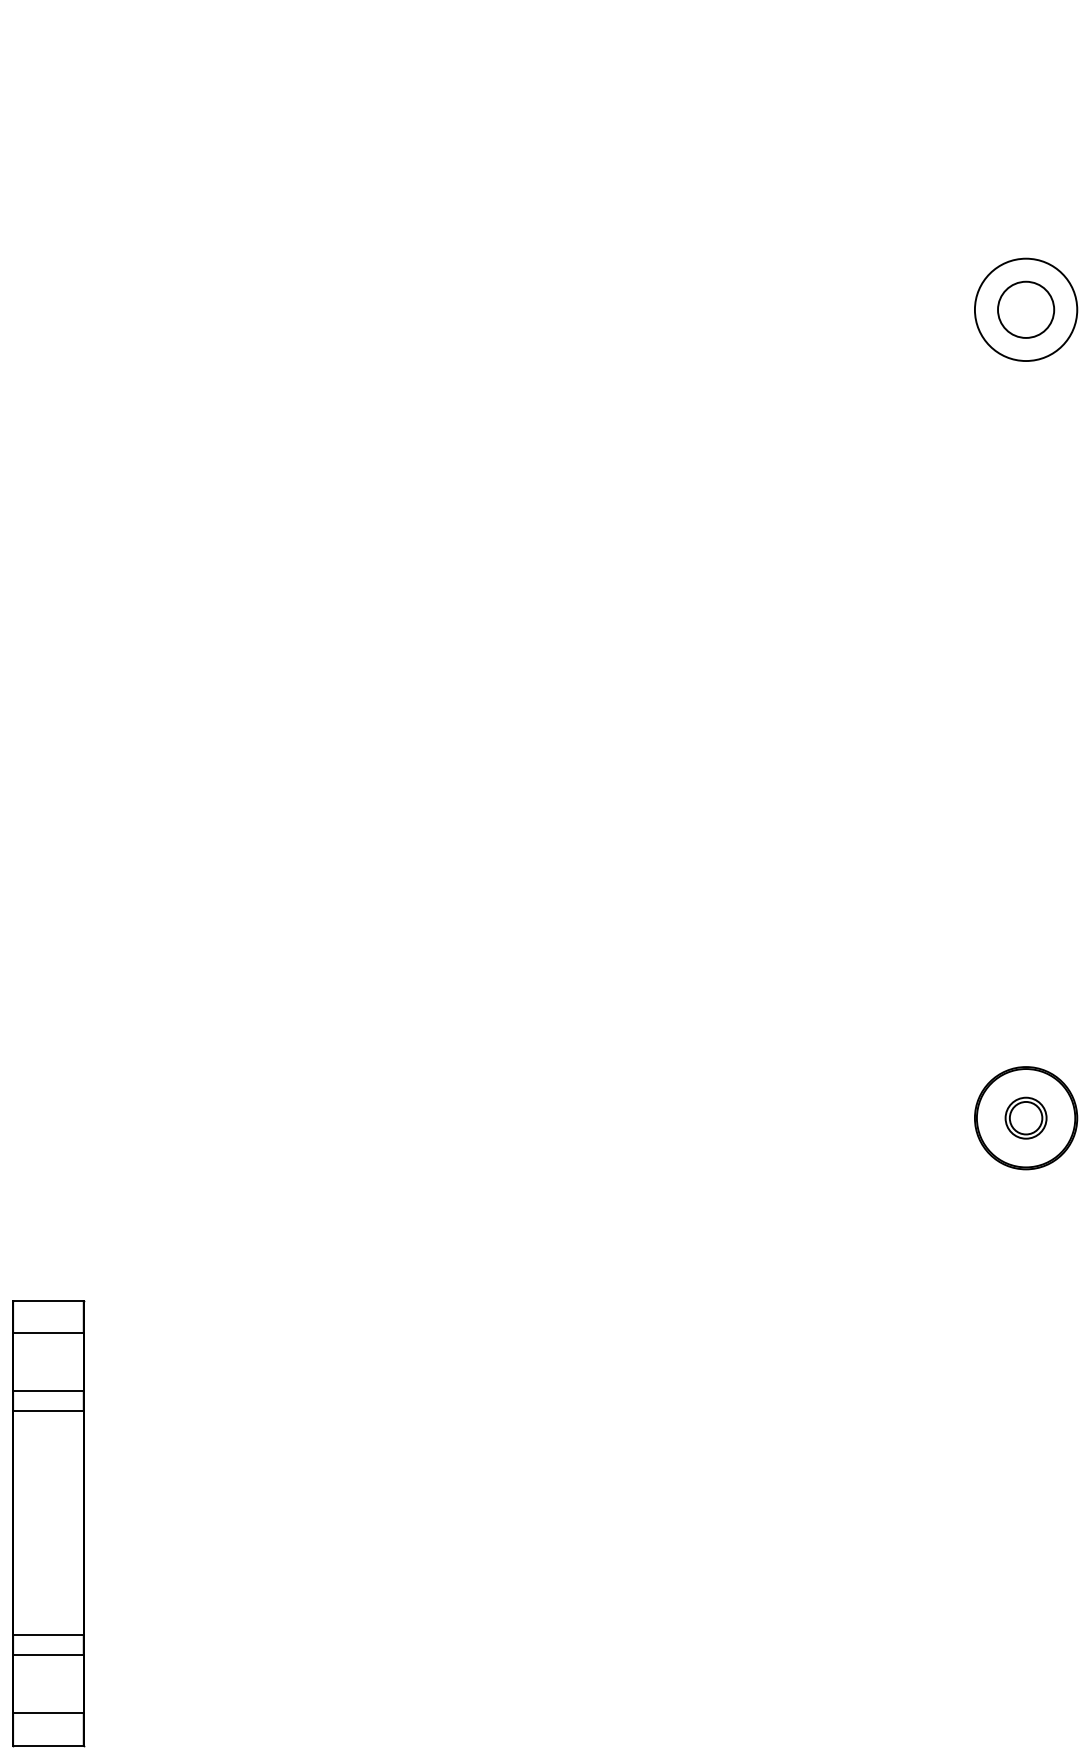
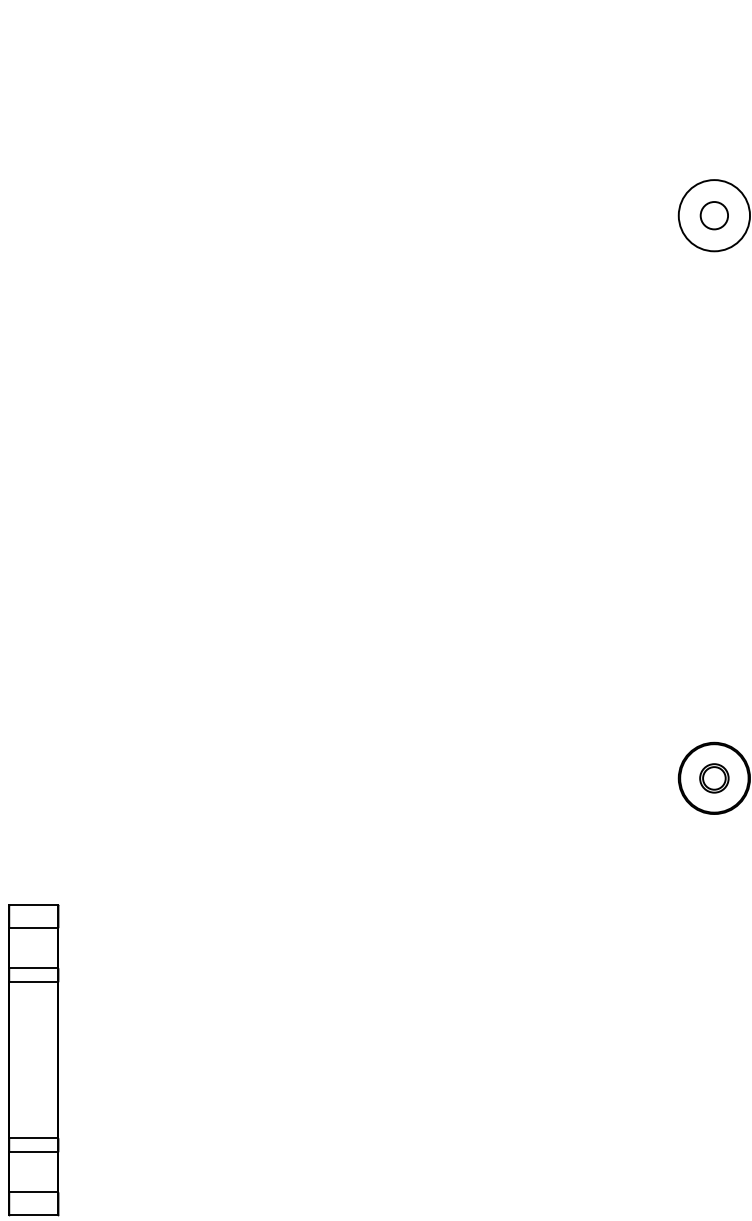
circle: (1024, 309) -> (713, 215), size x0.7

